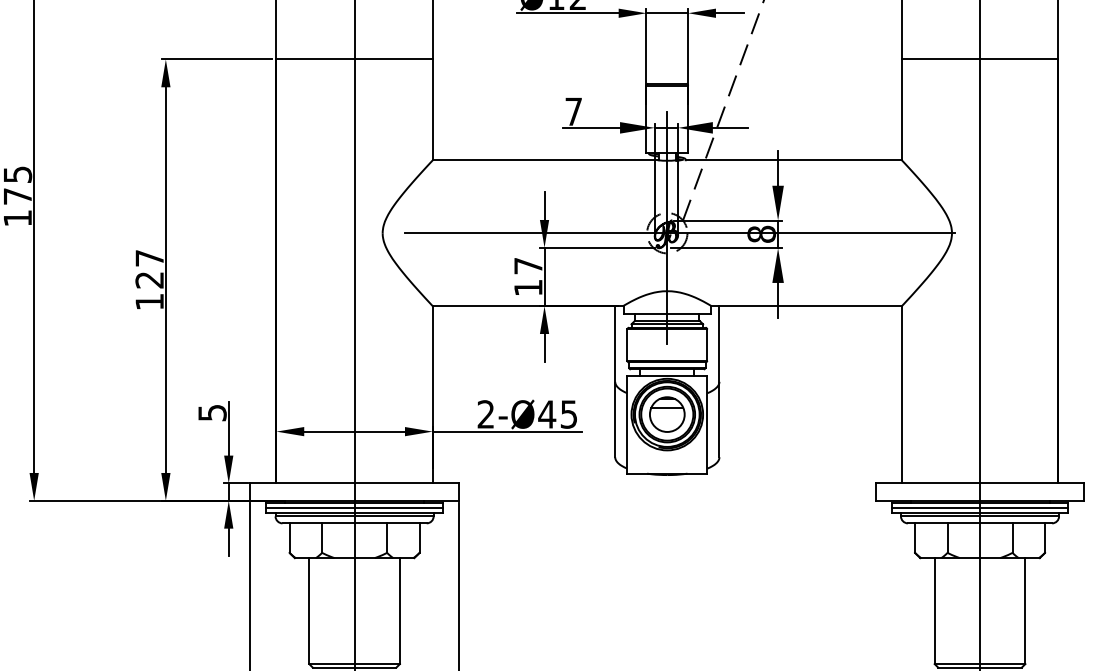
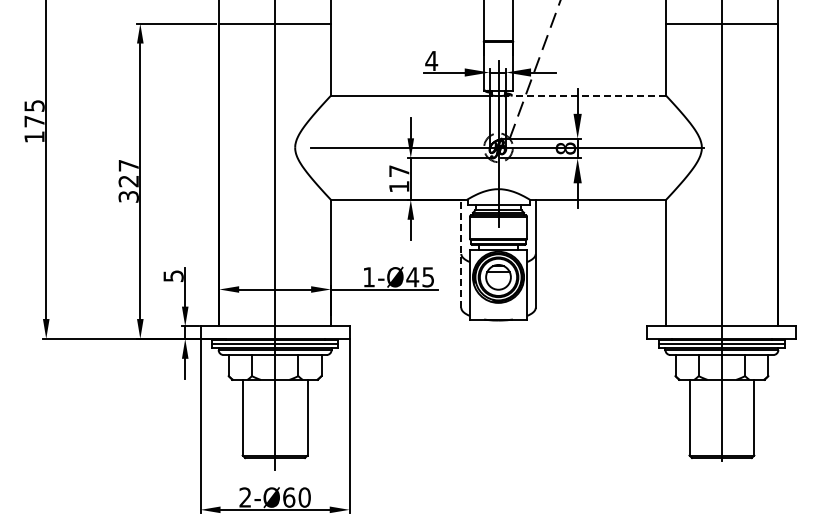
text: (573, 111) -> (431, 60), 7 -> 4
line: (793, 160) -> (588, 95), solid -> dashed
text: (149, 301) -> (128, 196), 127 -> 327
line: (615, 381) -> (461, 253), solid -> dashed
text: (485, 414) -> (368, 277), 2-Ø45 -> 1-Ø45

